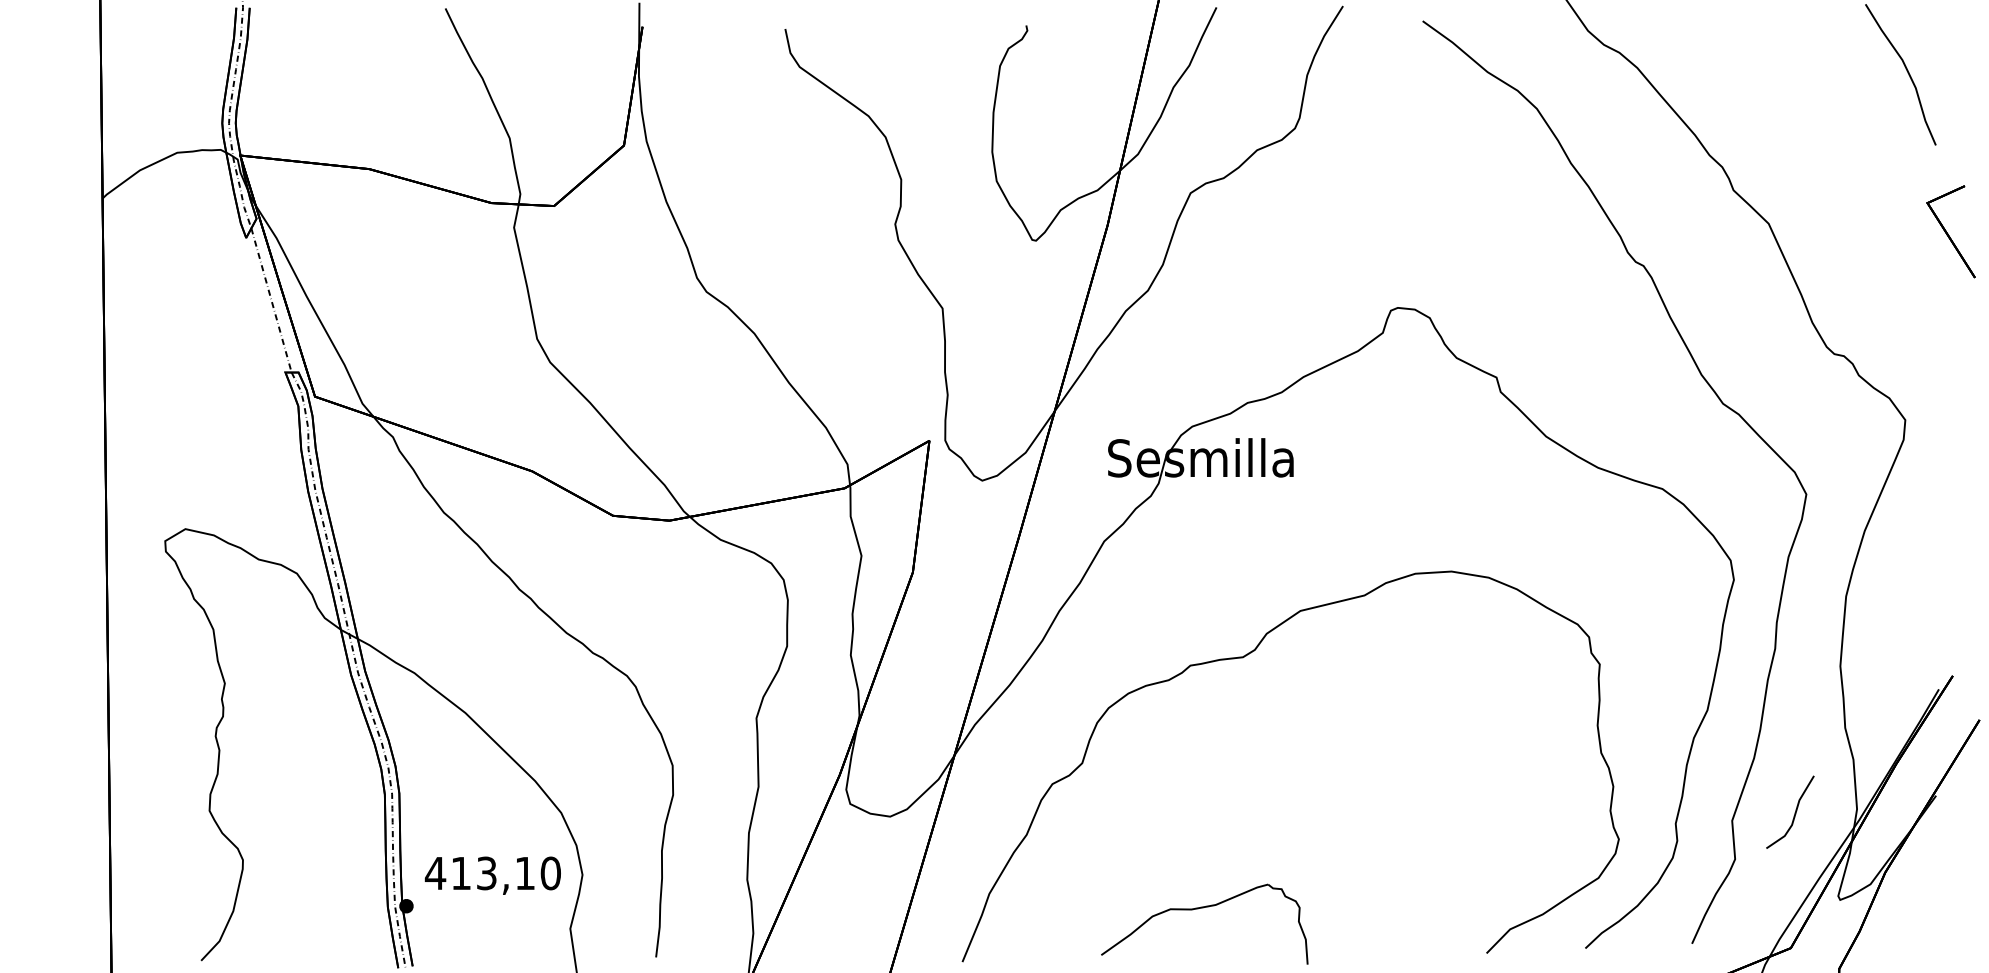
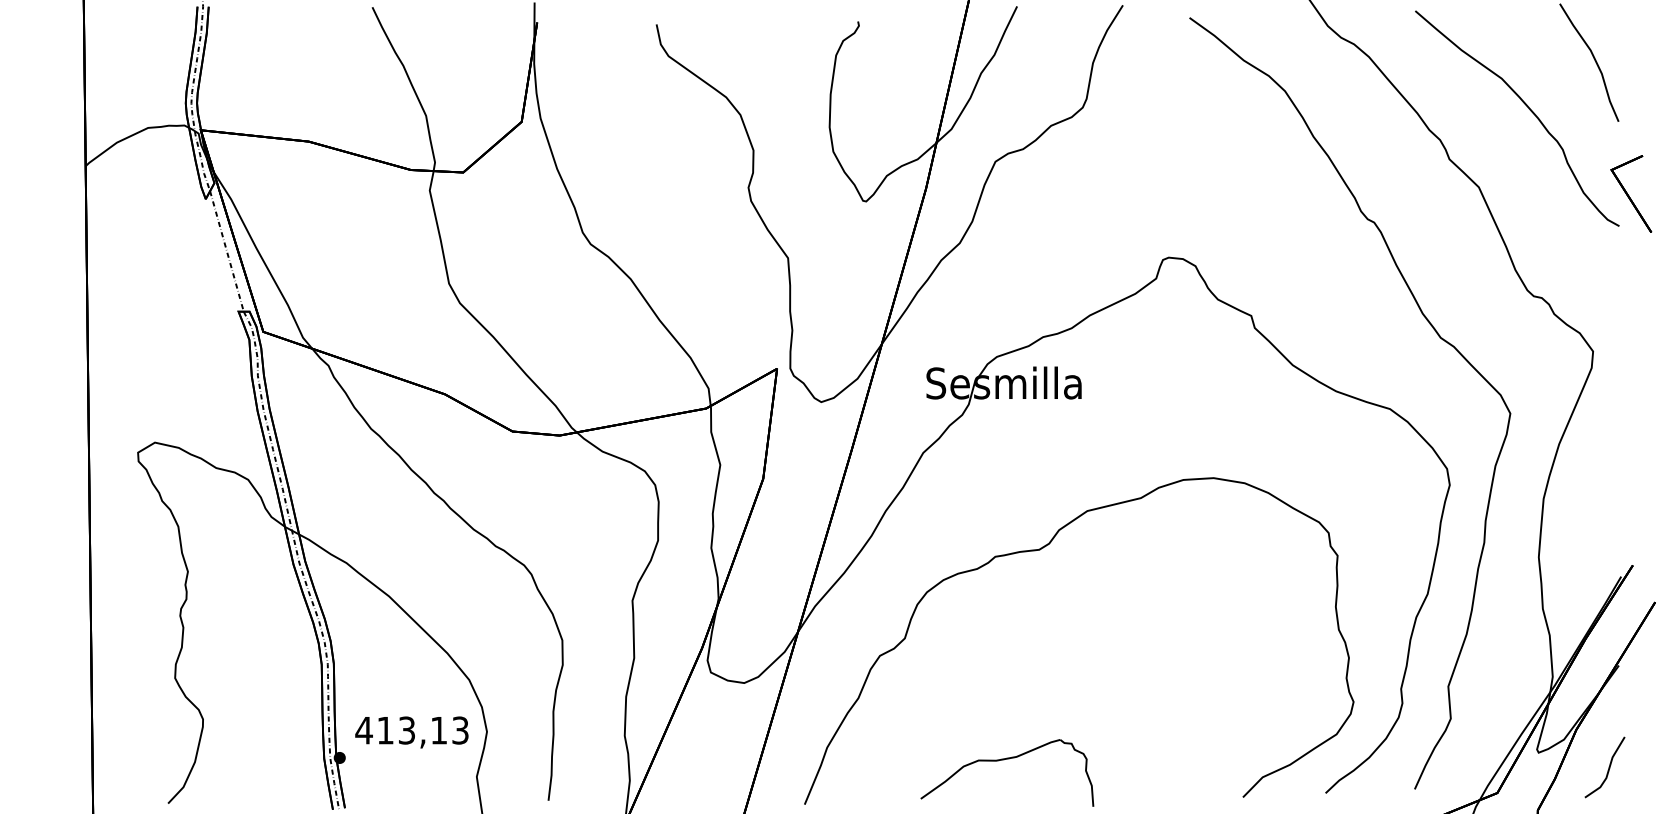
curve: (1829, 131) -> (1529, 110), added
line: (1794, 812) -> (1608, 767), moved
text: (550, 873) -> (460, 730), 413,10 -> 413,13

